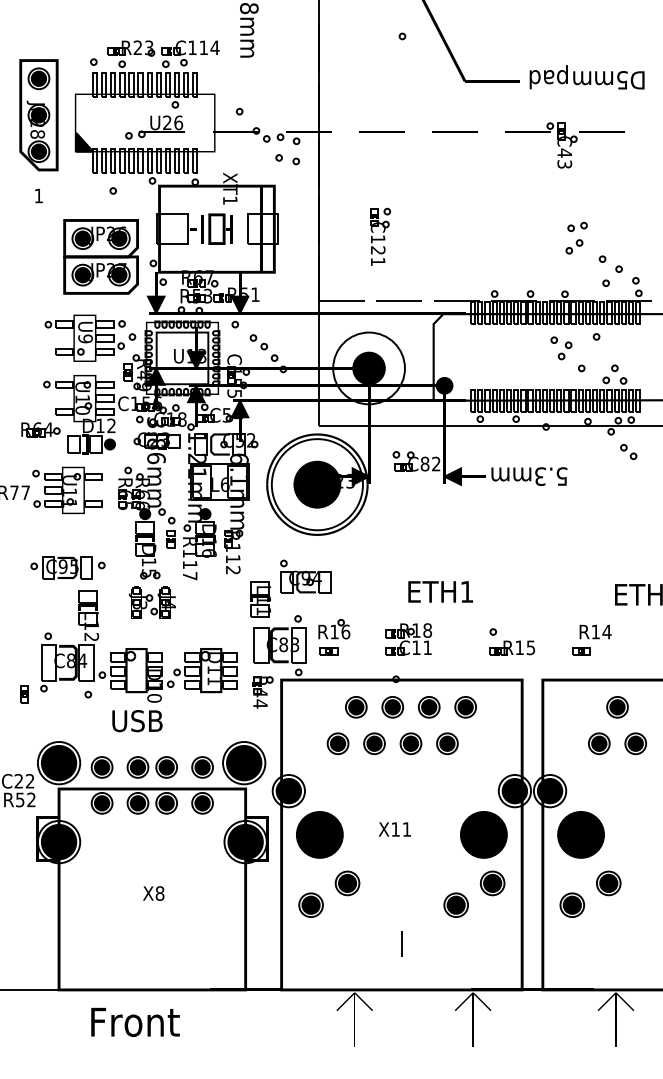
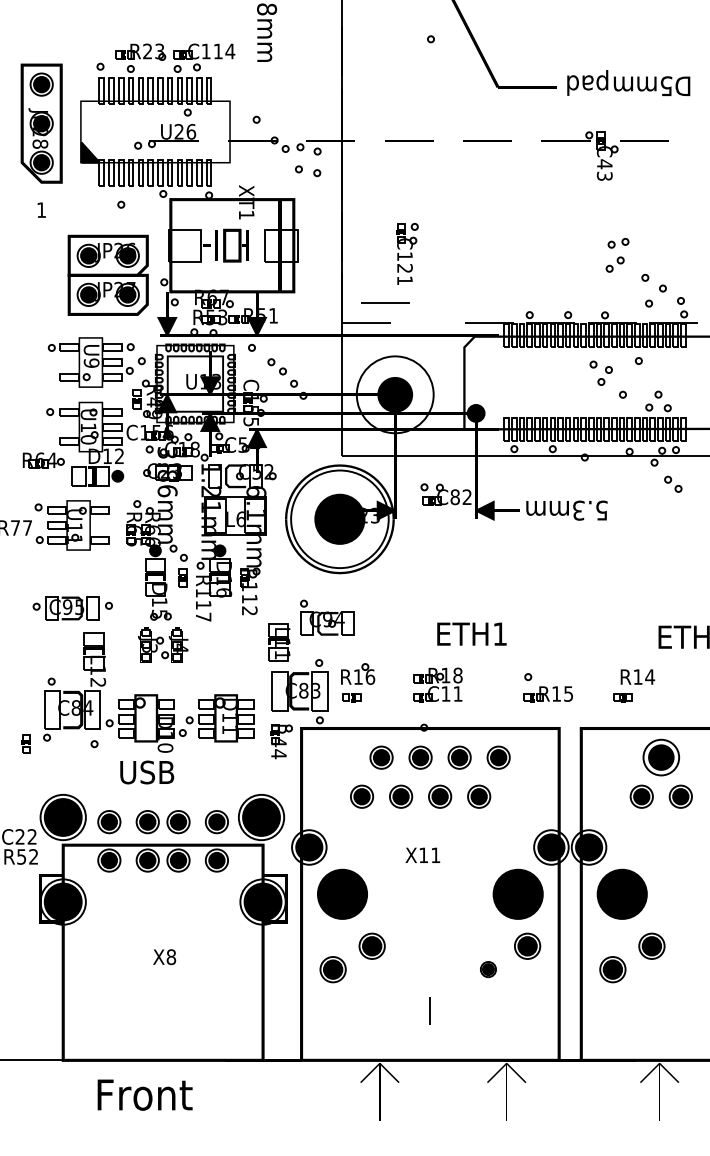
line: (398, 300) -> (384, 302), moved
part: (617, 707) -> (661, 757), size x1.6
text: (394, 829) -> (422, 855), moved
part: (455, 904) -> (487, 968), size x0.6

